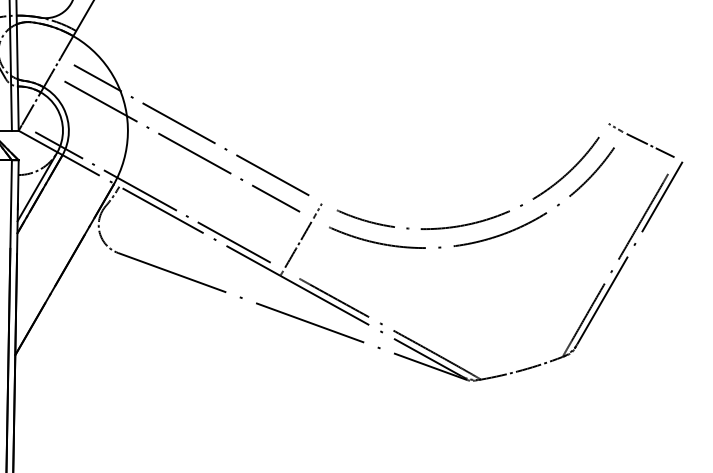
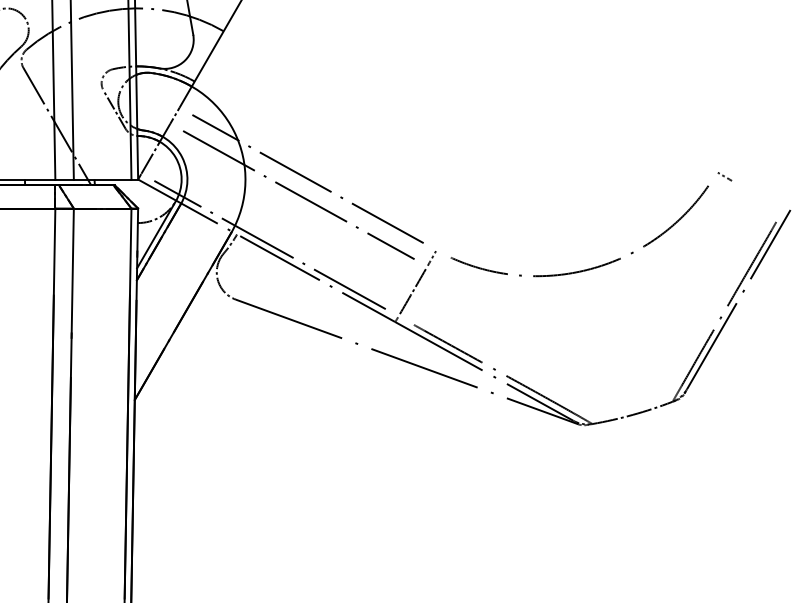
line: (650, 144) -> (758, 193), removed
curve: (485, 238) -> (596, 285), removed

